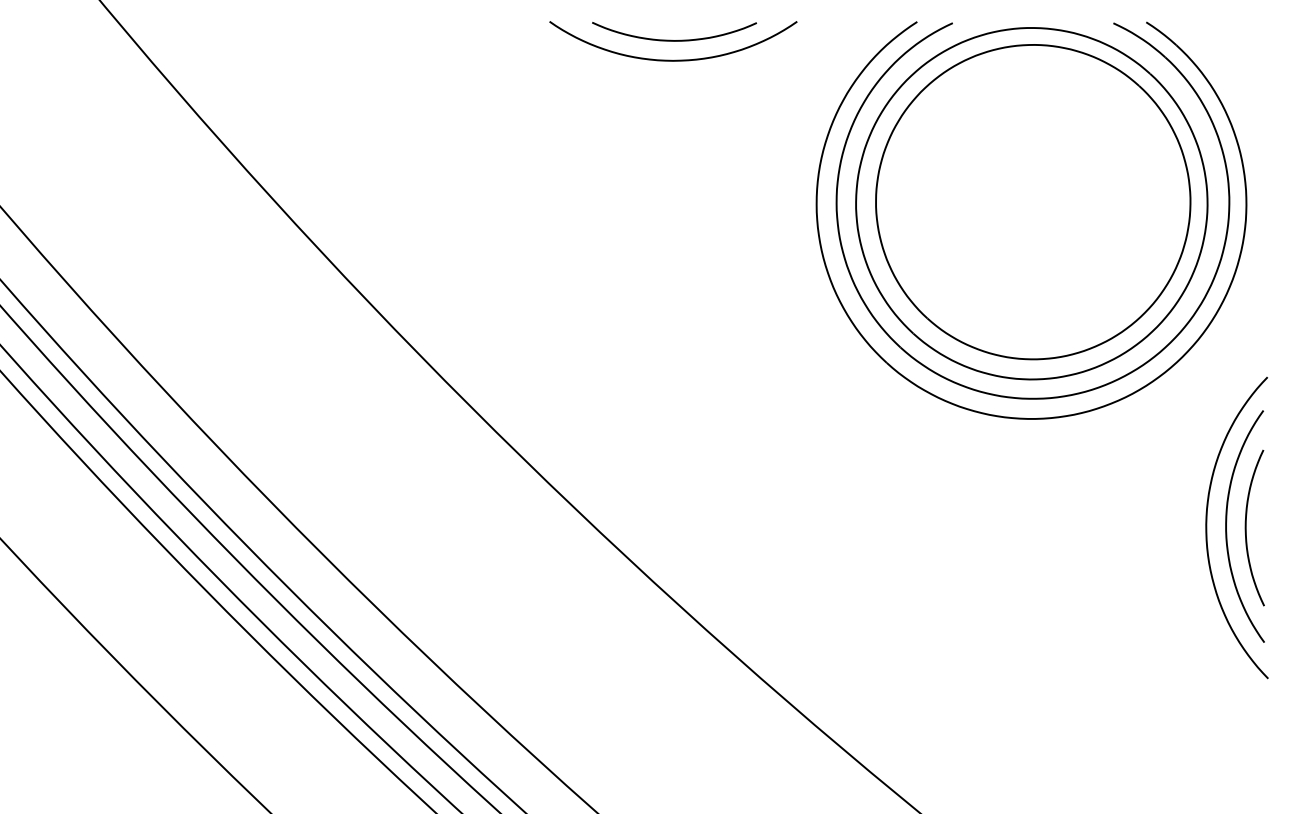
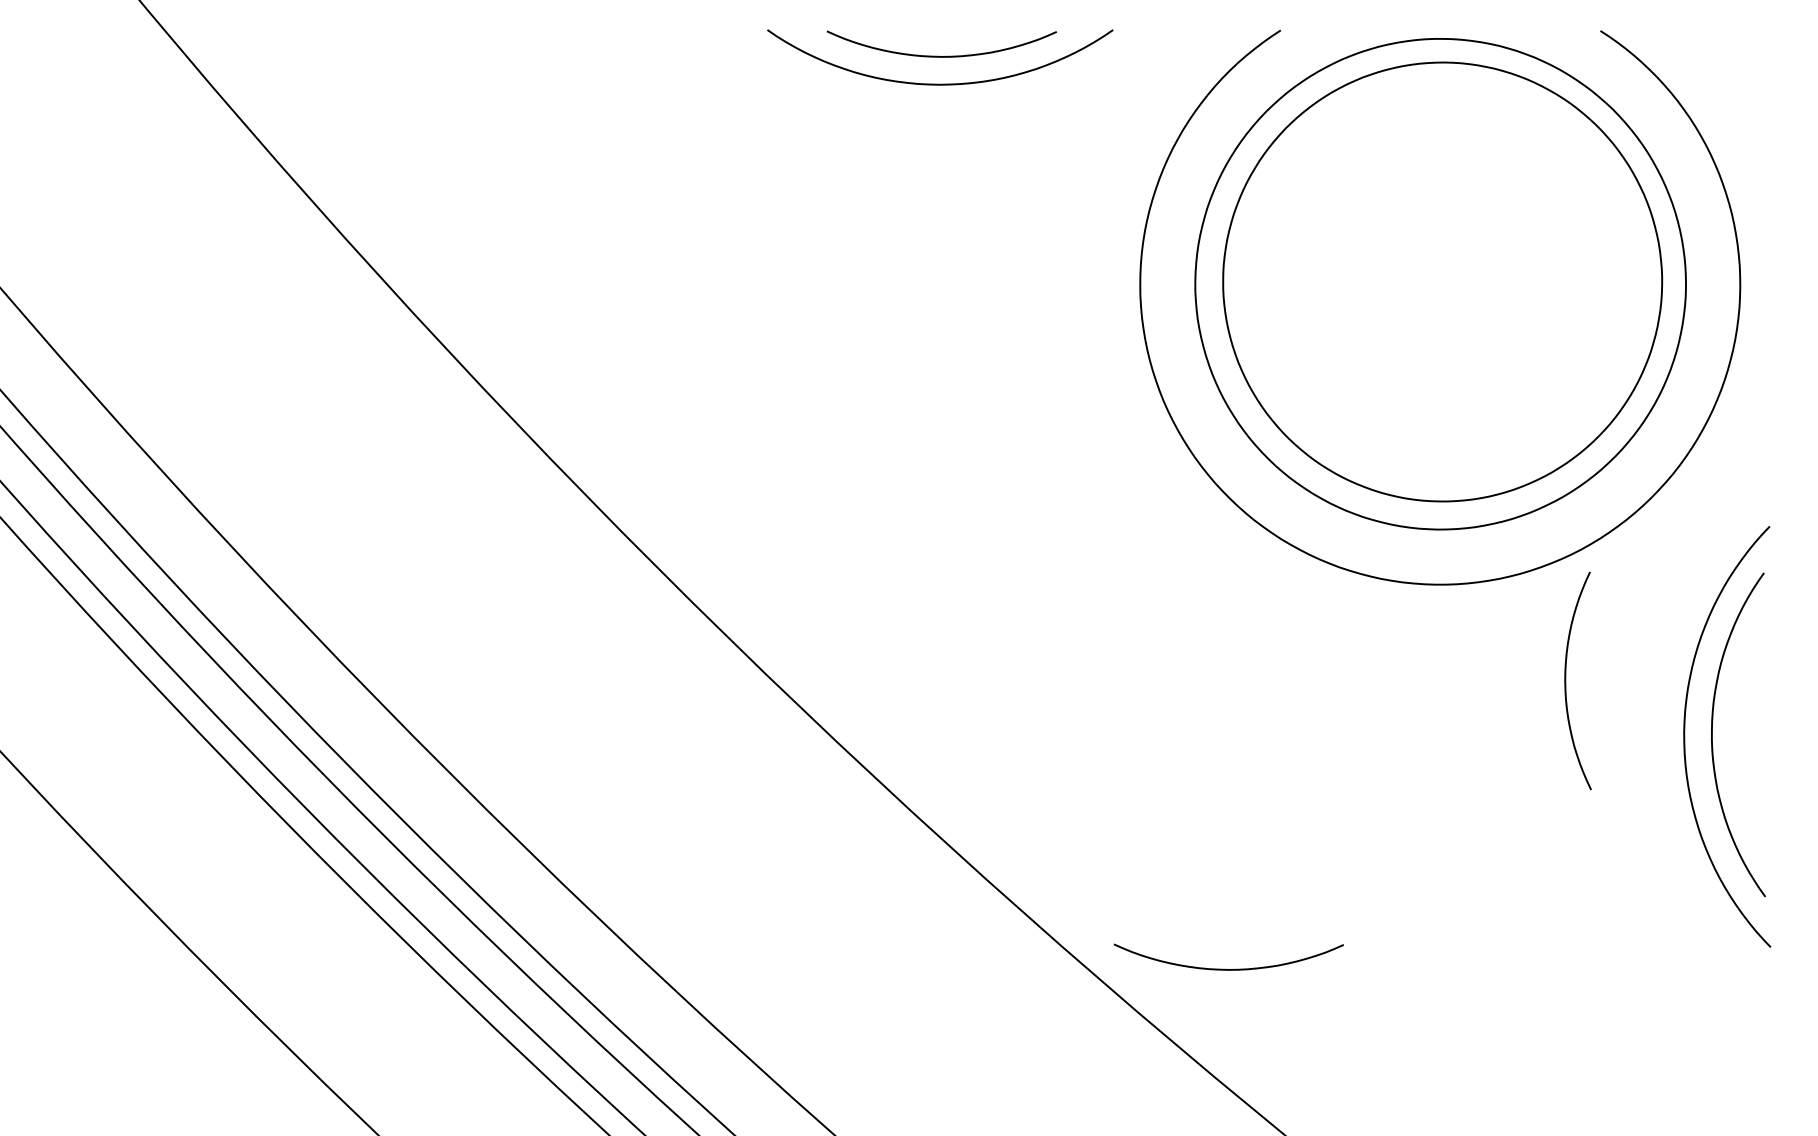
part: (1018, 397) -> (1421, 554), removed
curve: (1246, 527) -> (1566, 680), moved
curve: (877, 693) -> (1225, 968), added

